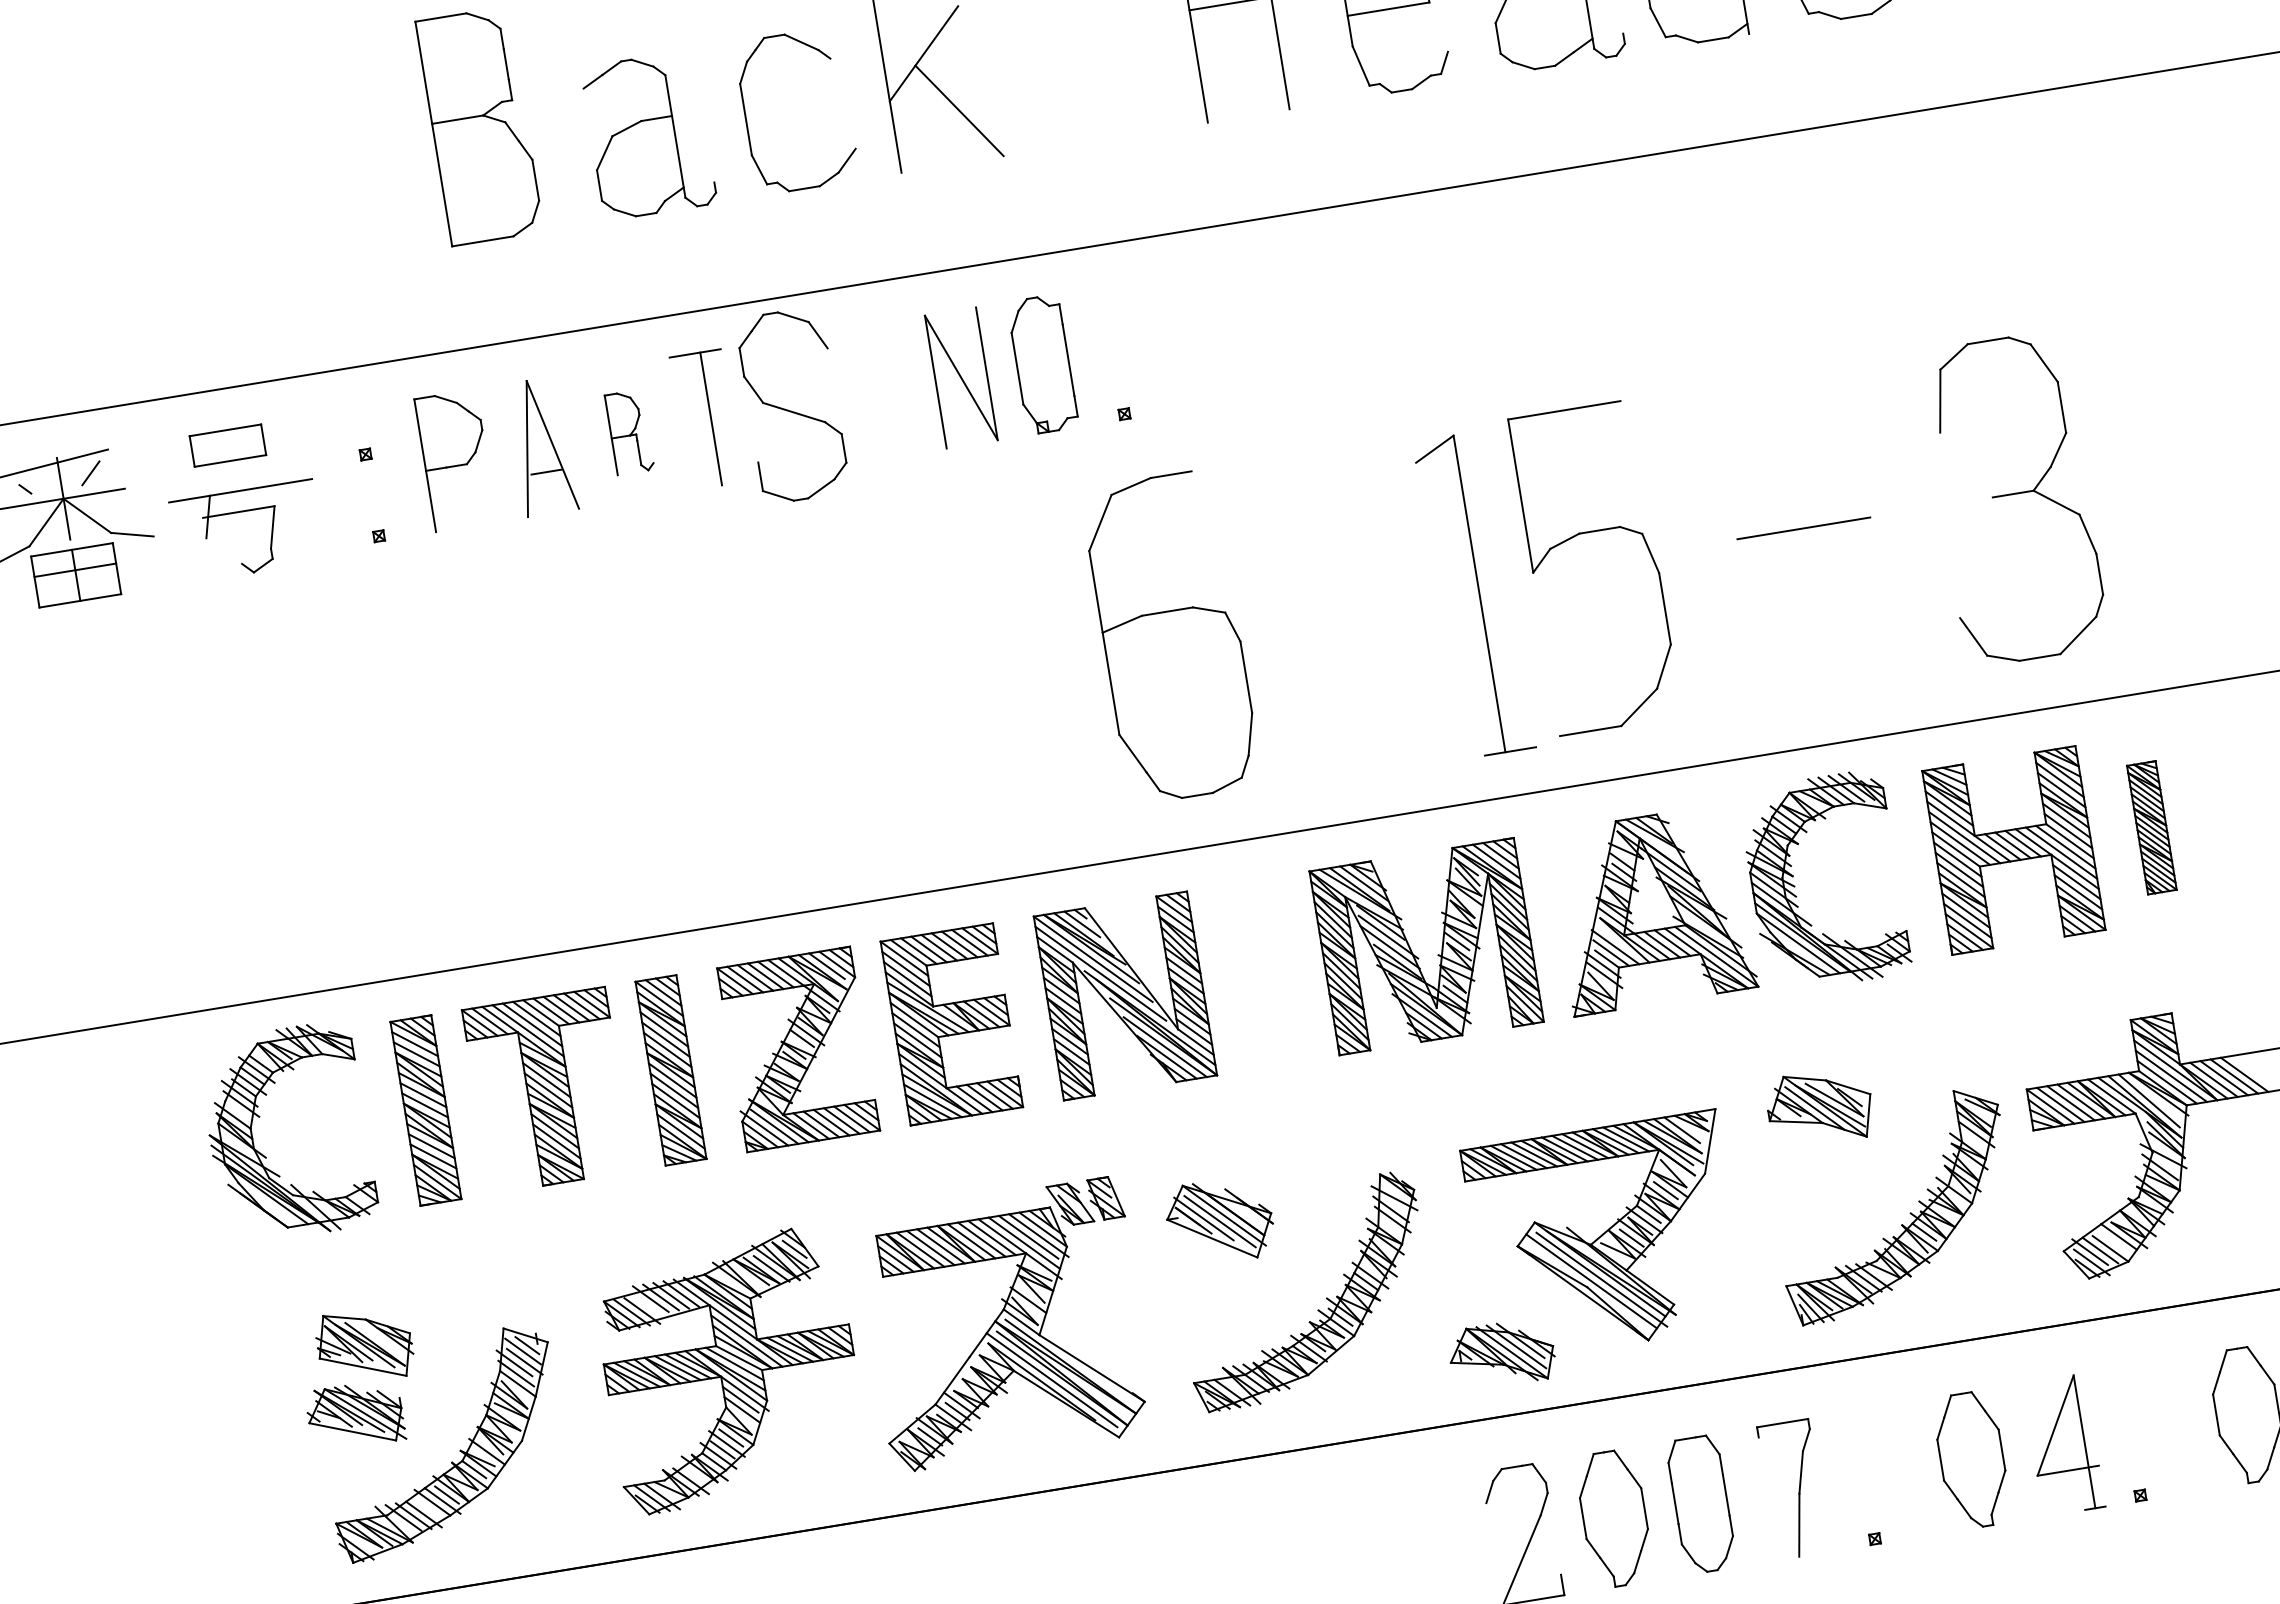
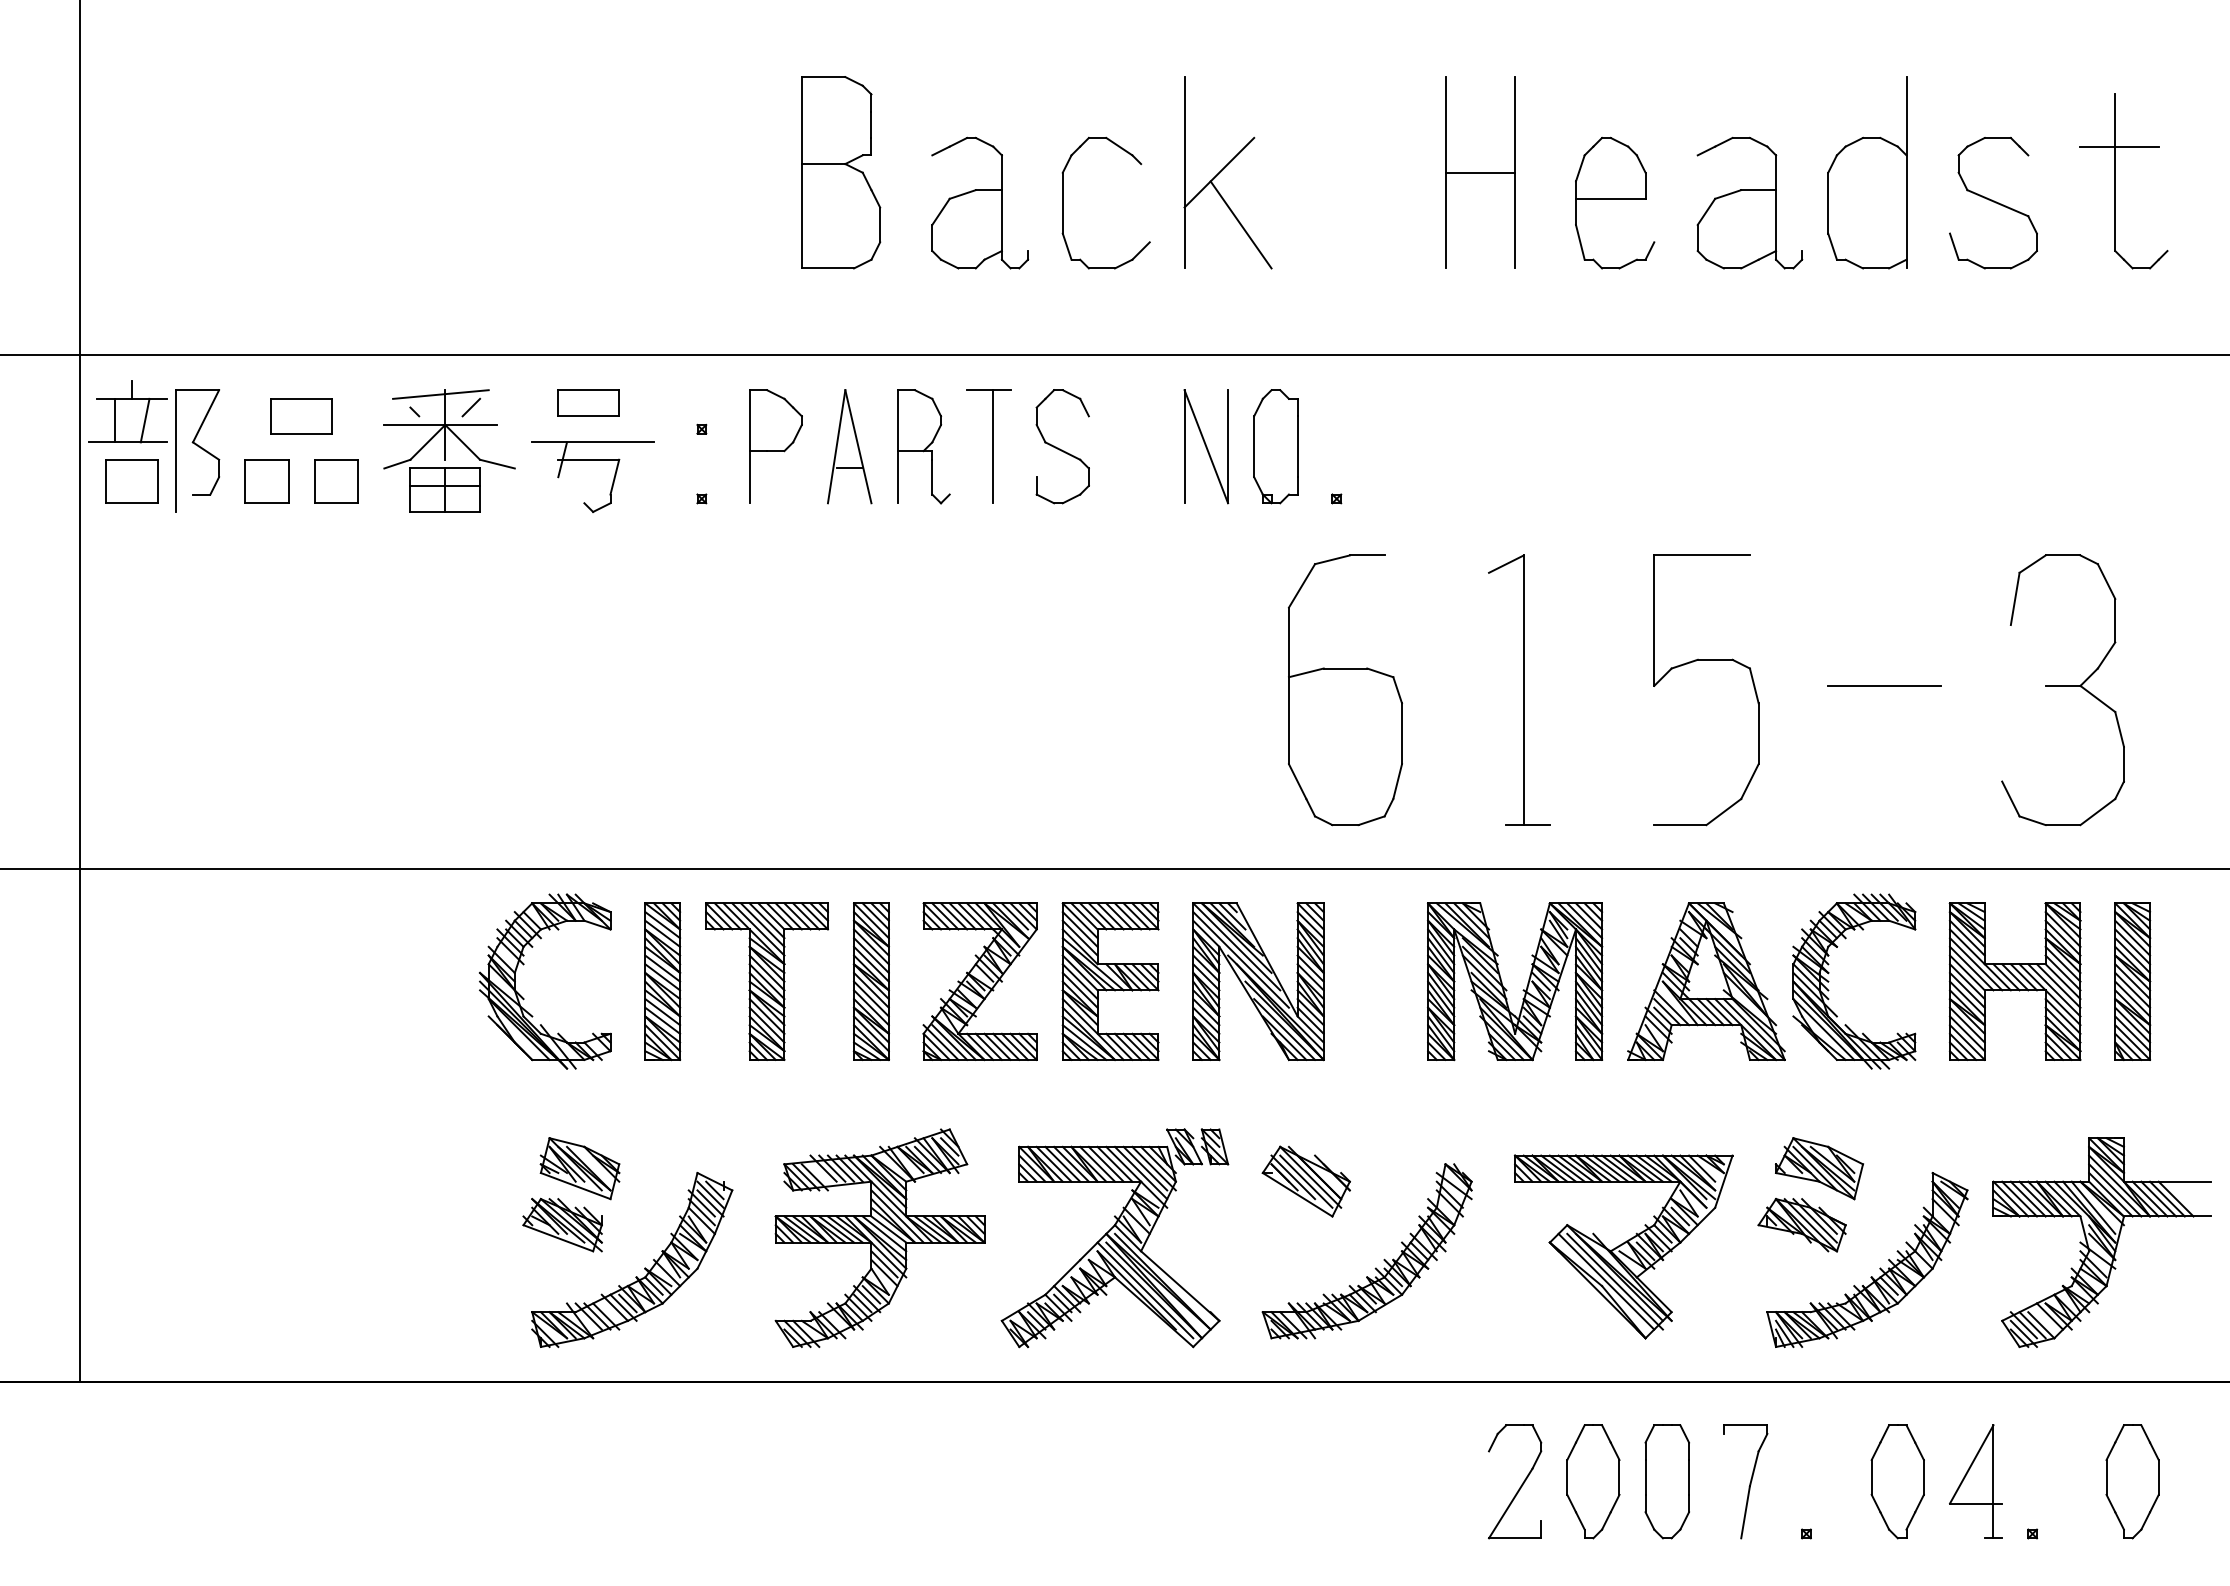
part: (792, 405) -> (1062, 446), size x0.71
part: (629, 432) -> (923, 446), size x1.67
part: (1474, 593) -> (1519, 689), moved
part: (2151, 827) -> (2132, 981), size x1.43
part: (1501, 1354) -> (1801, 1225), moved

